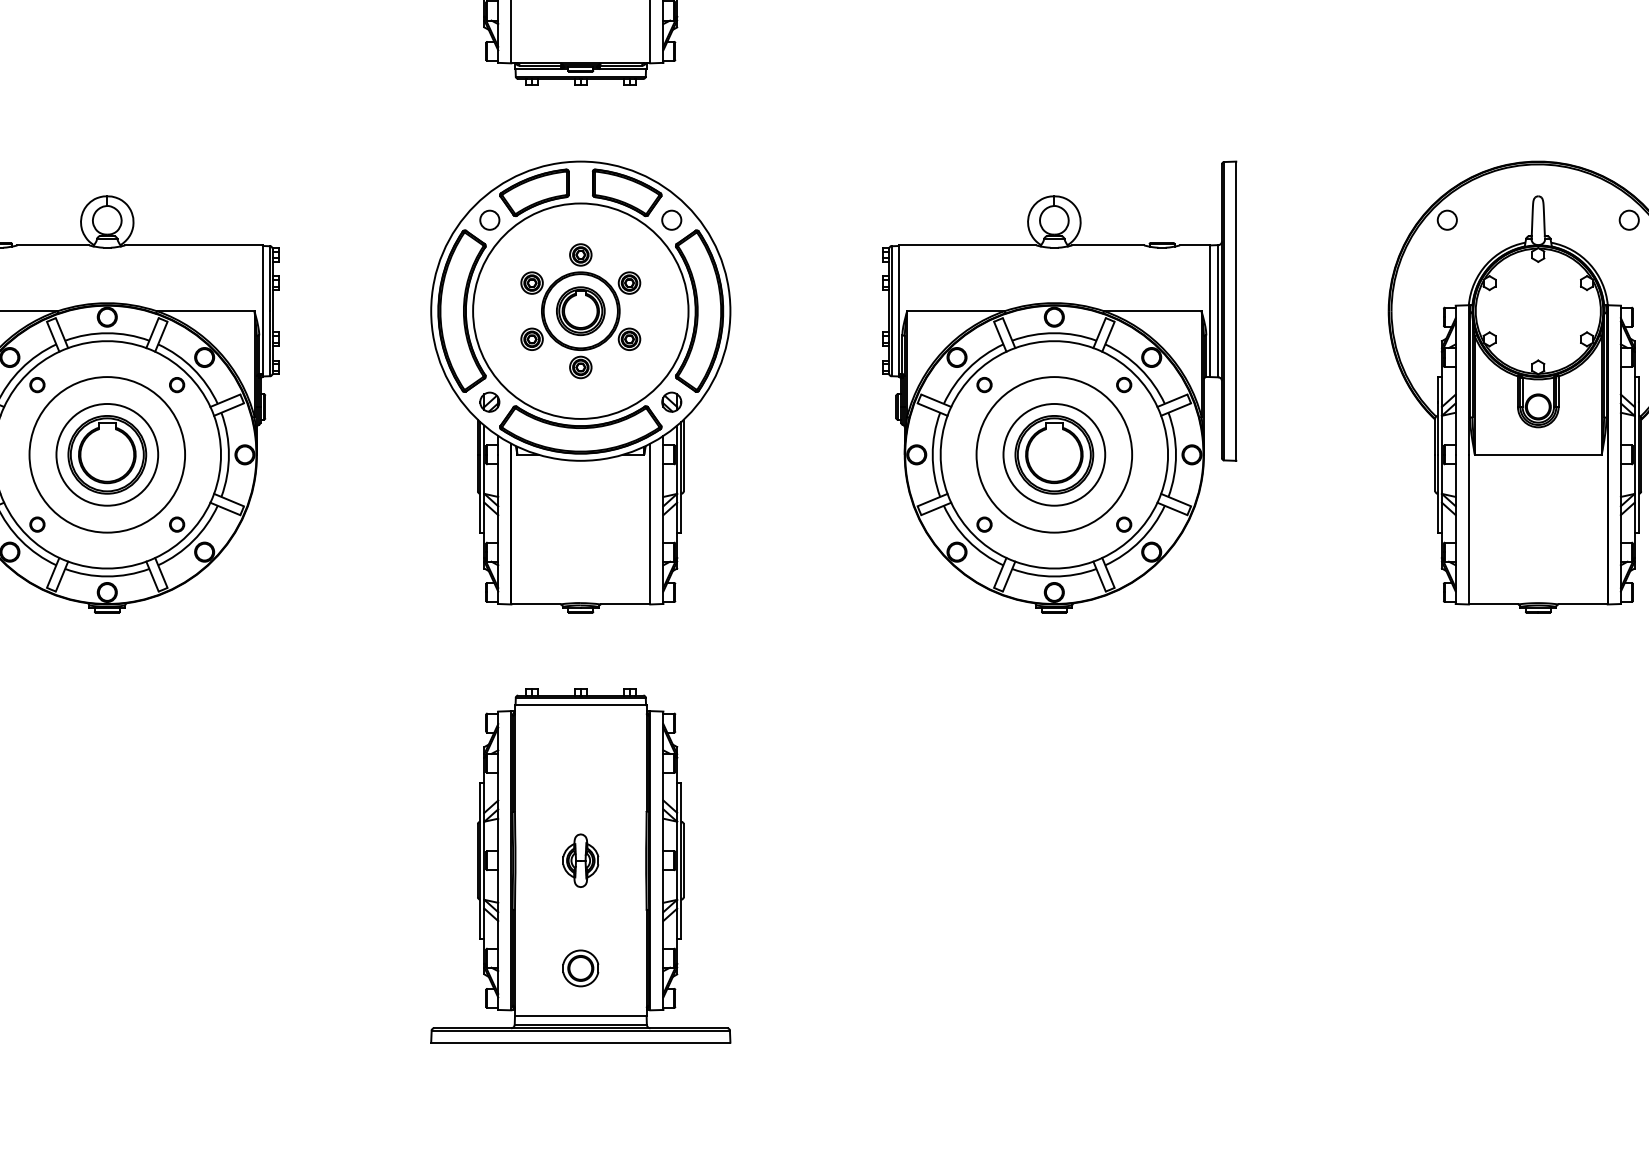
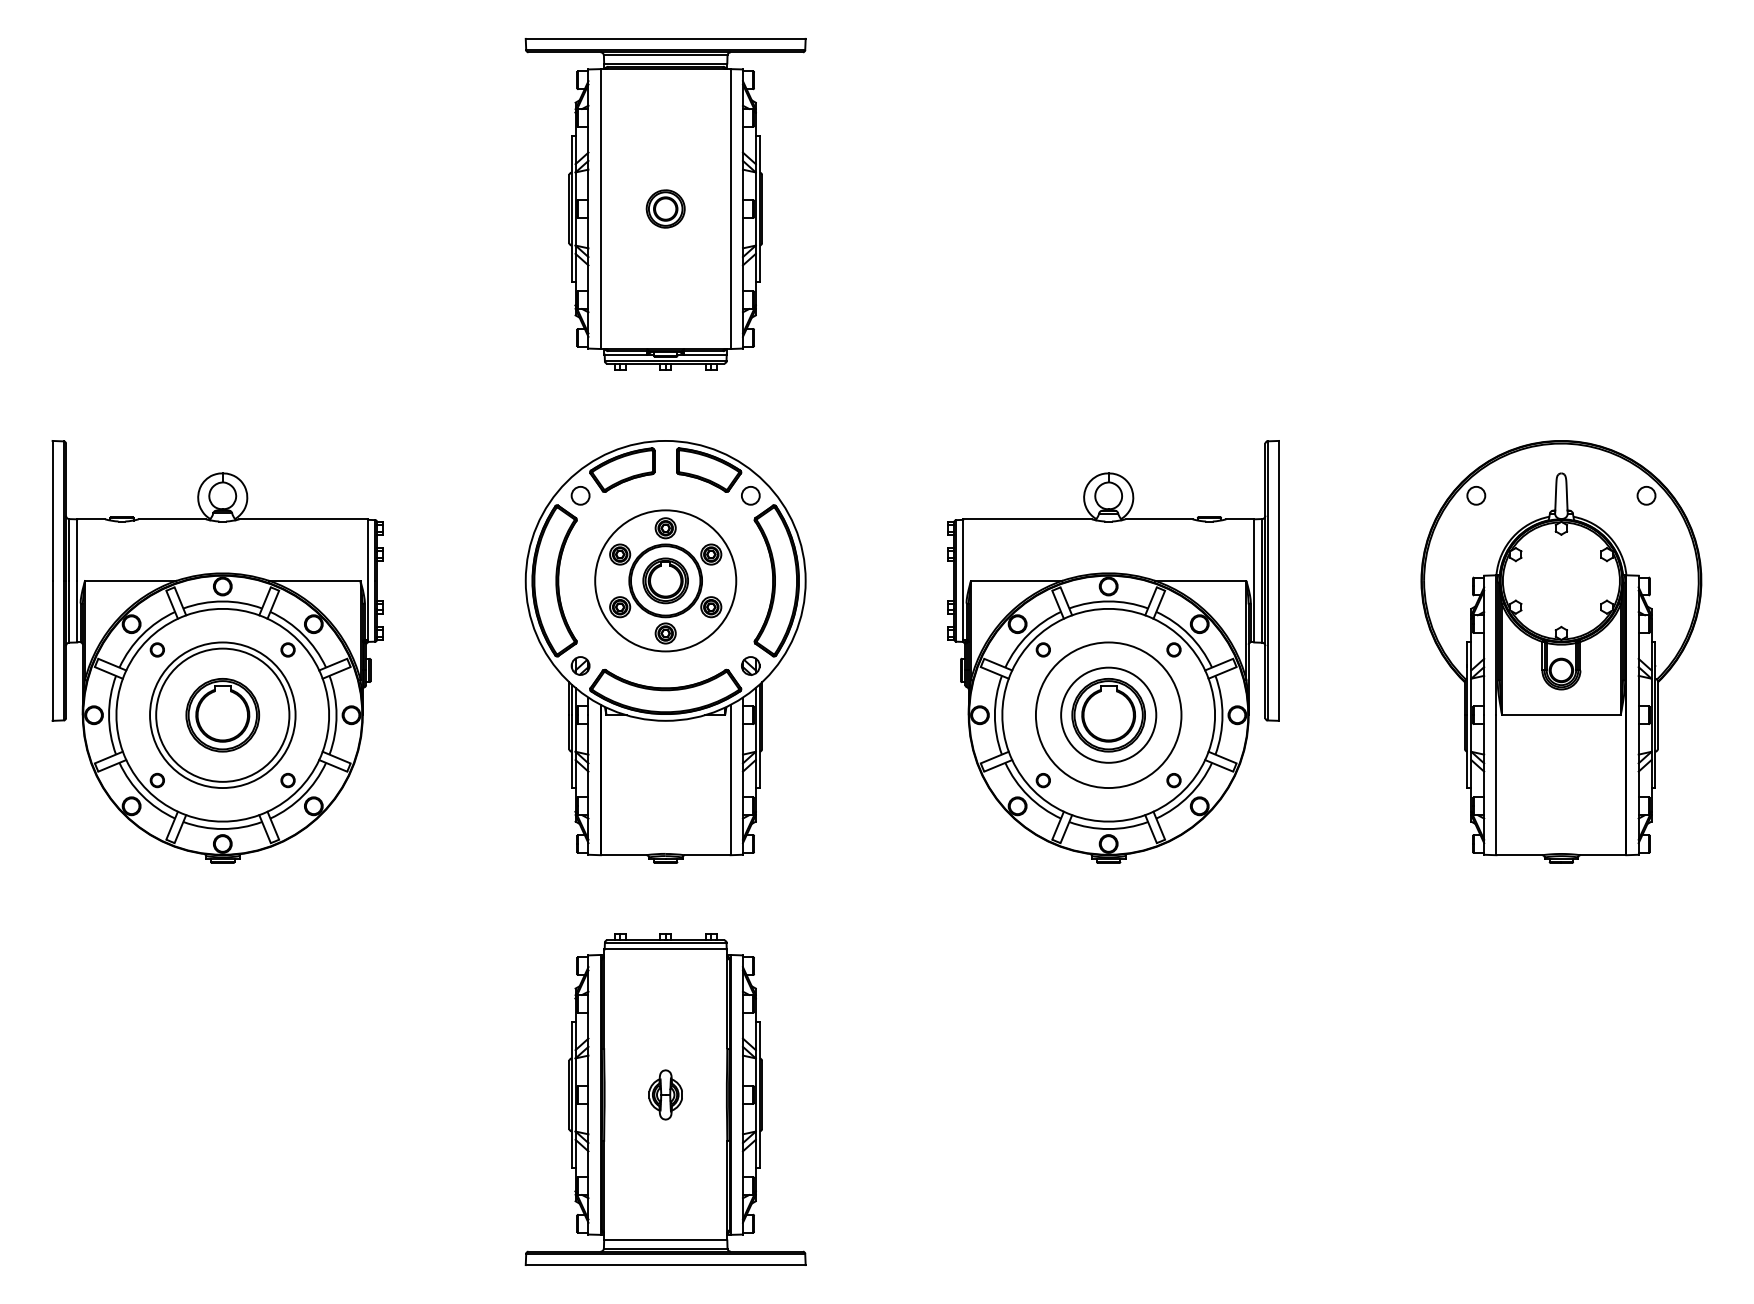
circle: (580, 310) -> (665, 580), size x0.7
circle: (107, 454) -> (222, 714), size x1.4
part: (580, 968) -> (665, 1195), removed

